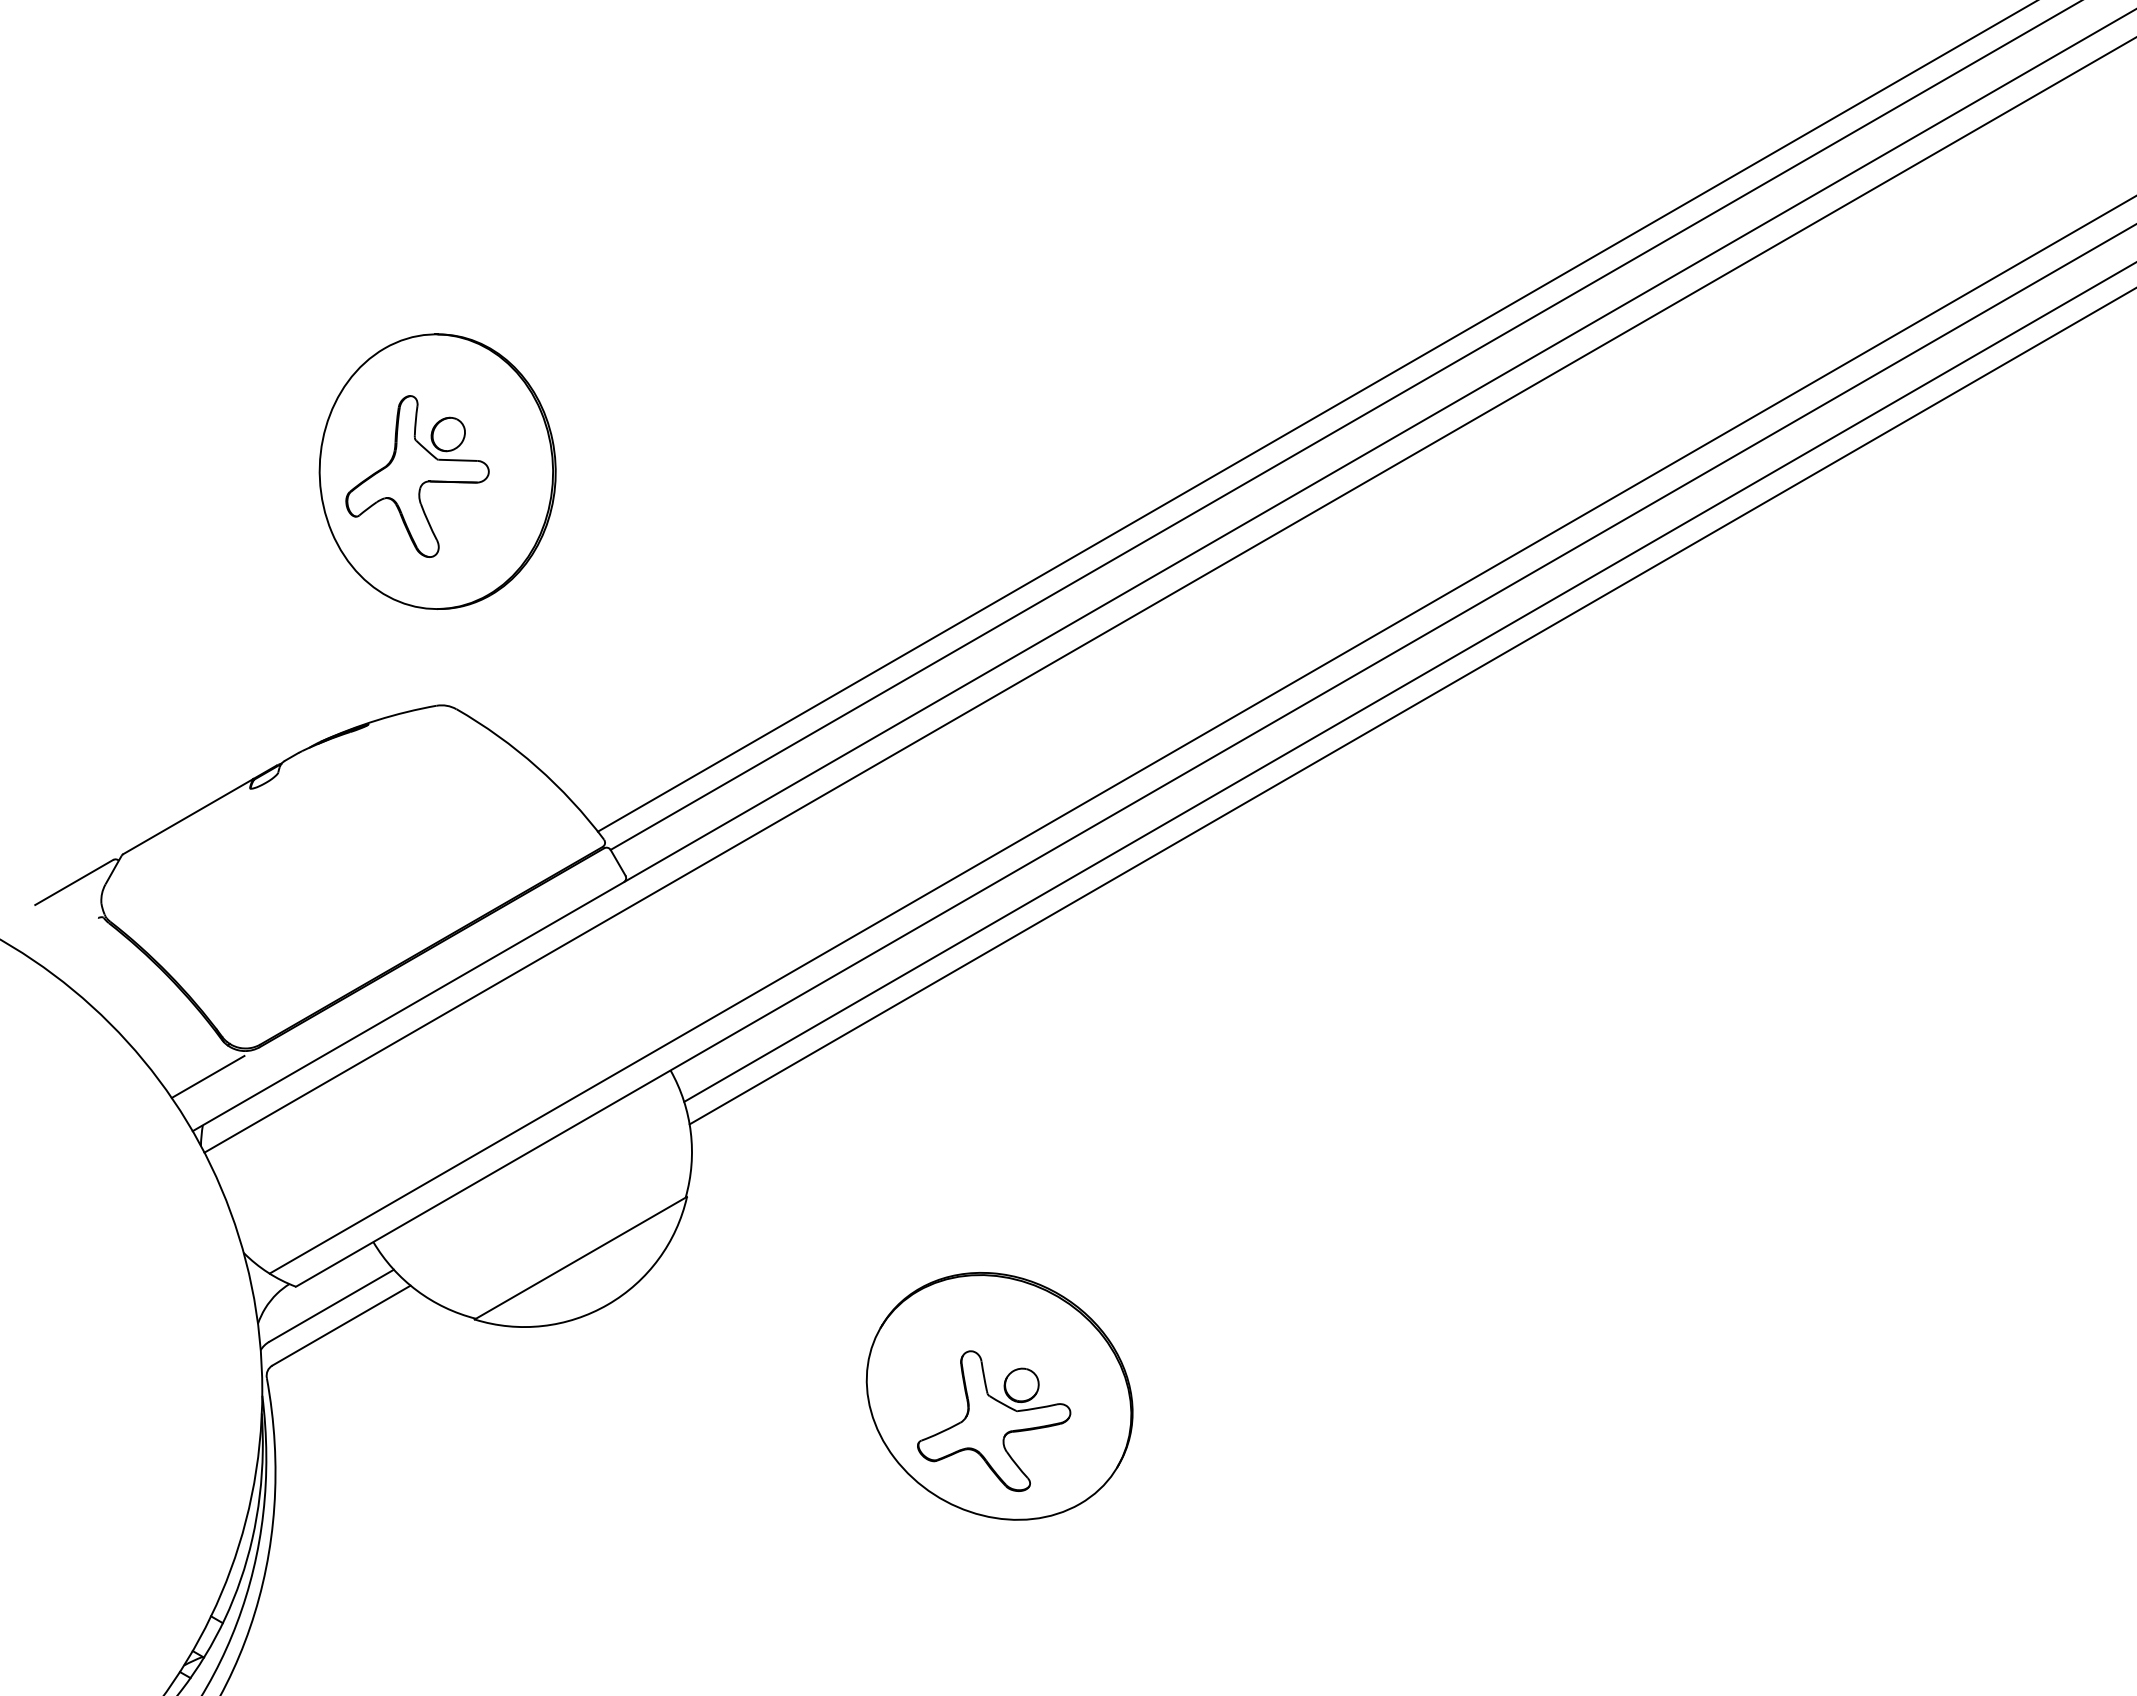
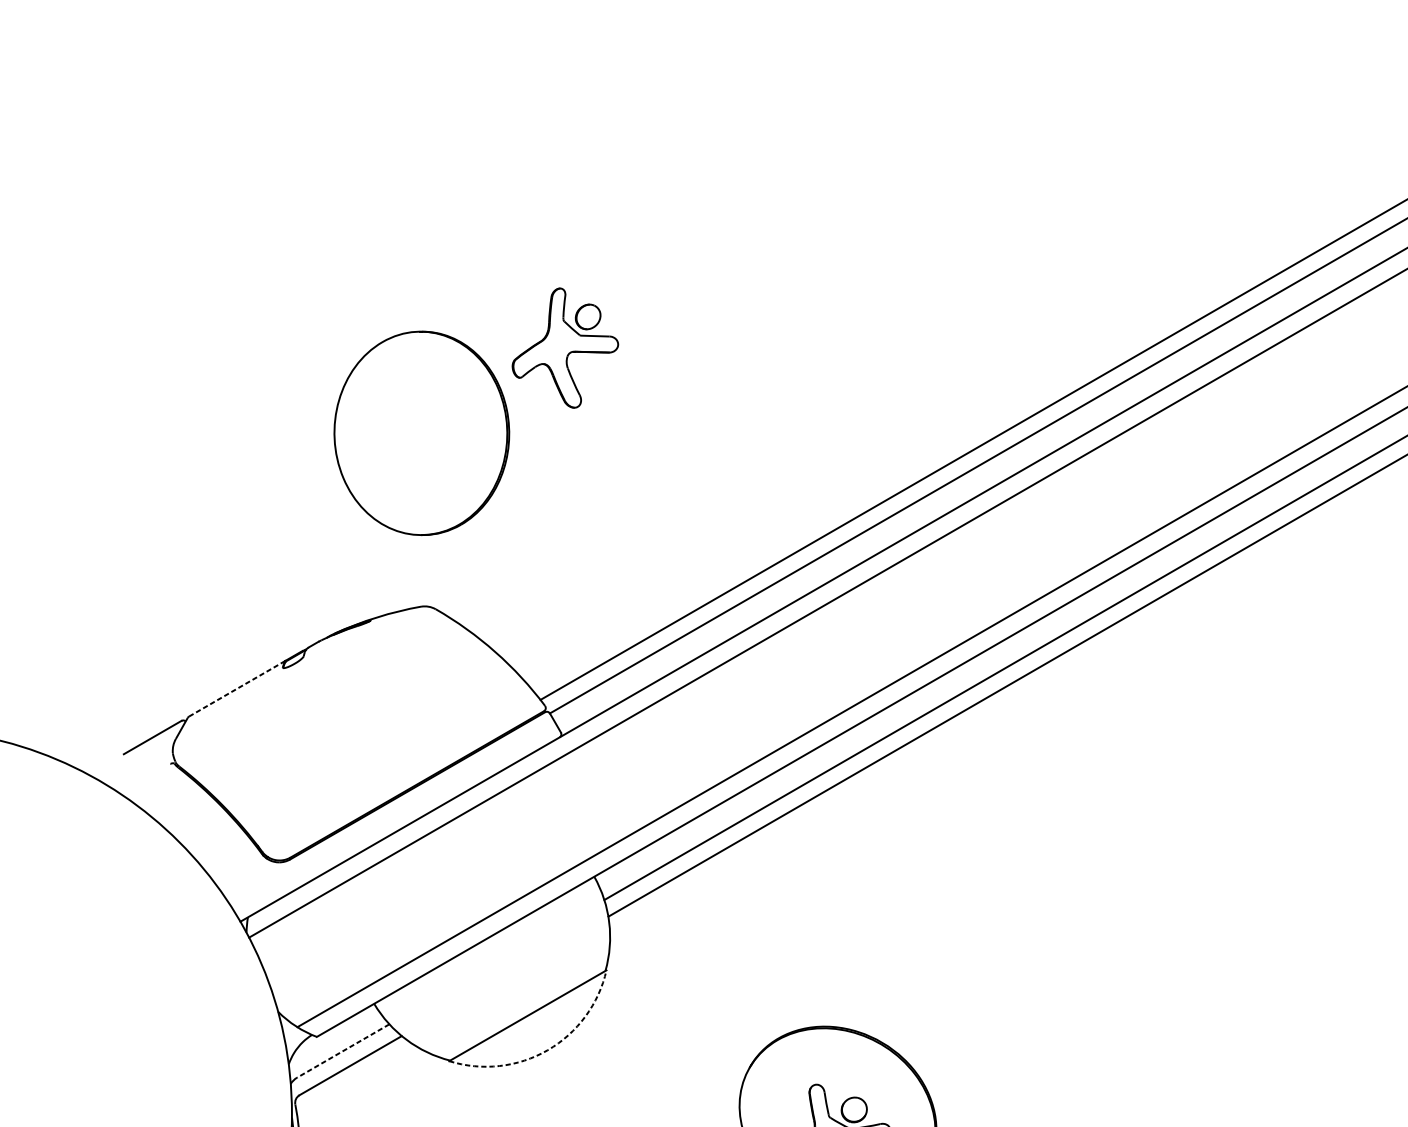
part: (417, 476) -> (565, 348), moved
line: (188, 816) -> (237, 688), solid -> dashed
line: (207, 1076) -> (251, 881), removed
arc: (607, 1304) -> (547, 1050), solid -> dashed
line: (331, 1305) -> (343, 1050), solid -> dashed

